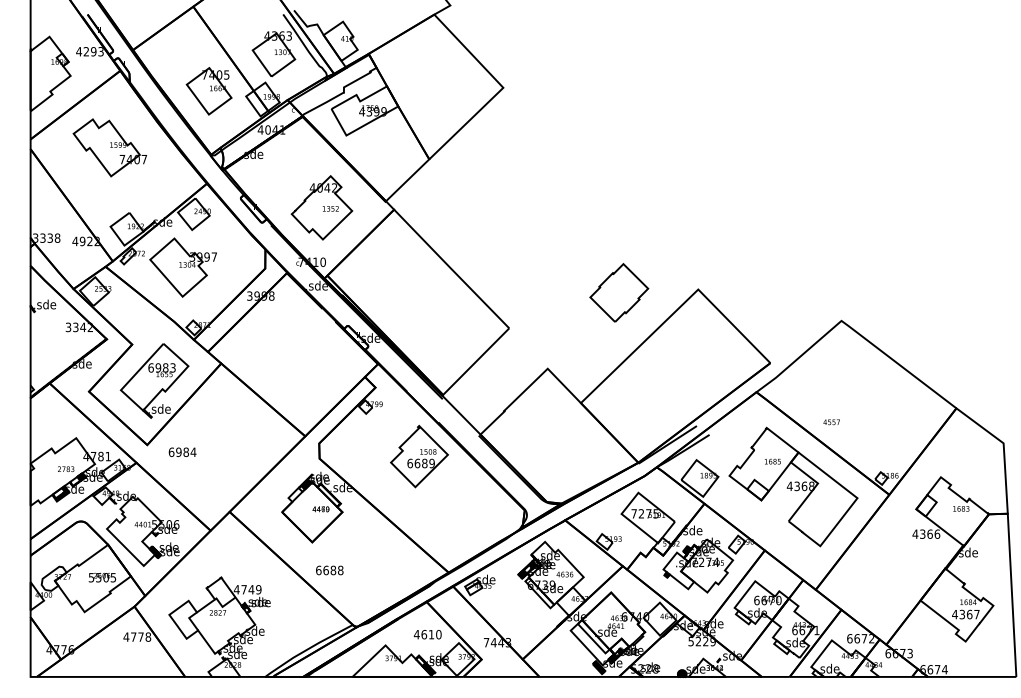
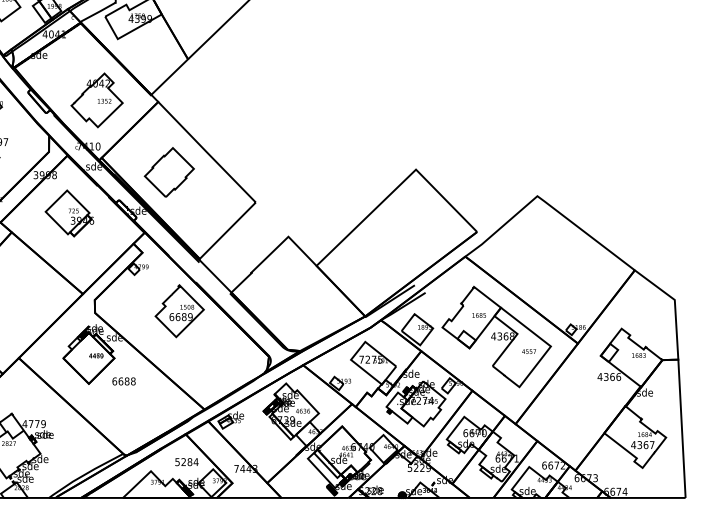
part: (619, 292) -> (169, 172), moved
part: (289, 341) -> (69, 213), added
text: (831, 422) -> (528, 351), moved
text: (329, 570) -> (123, 381), moved
text: (251, 589) -> (37, 423), 4749 -> 4779
text: (427, 634) -> (186, 461), 4610 -> 5284

